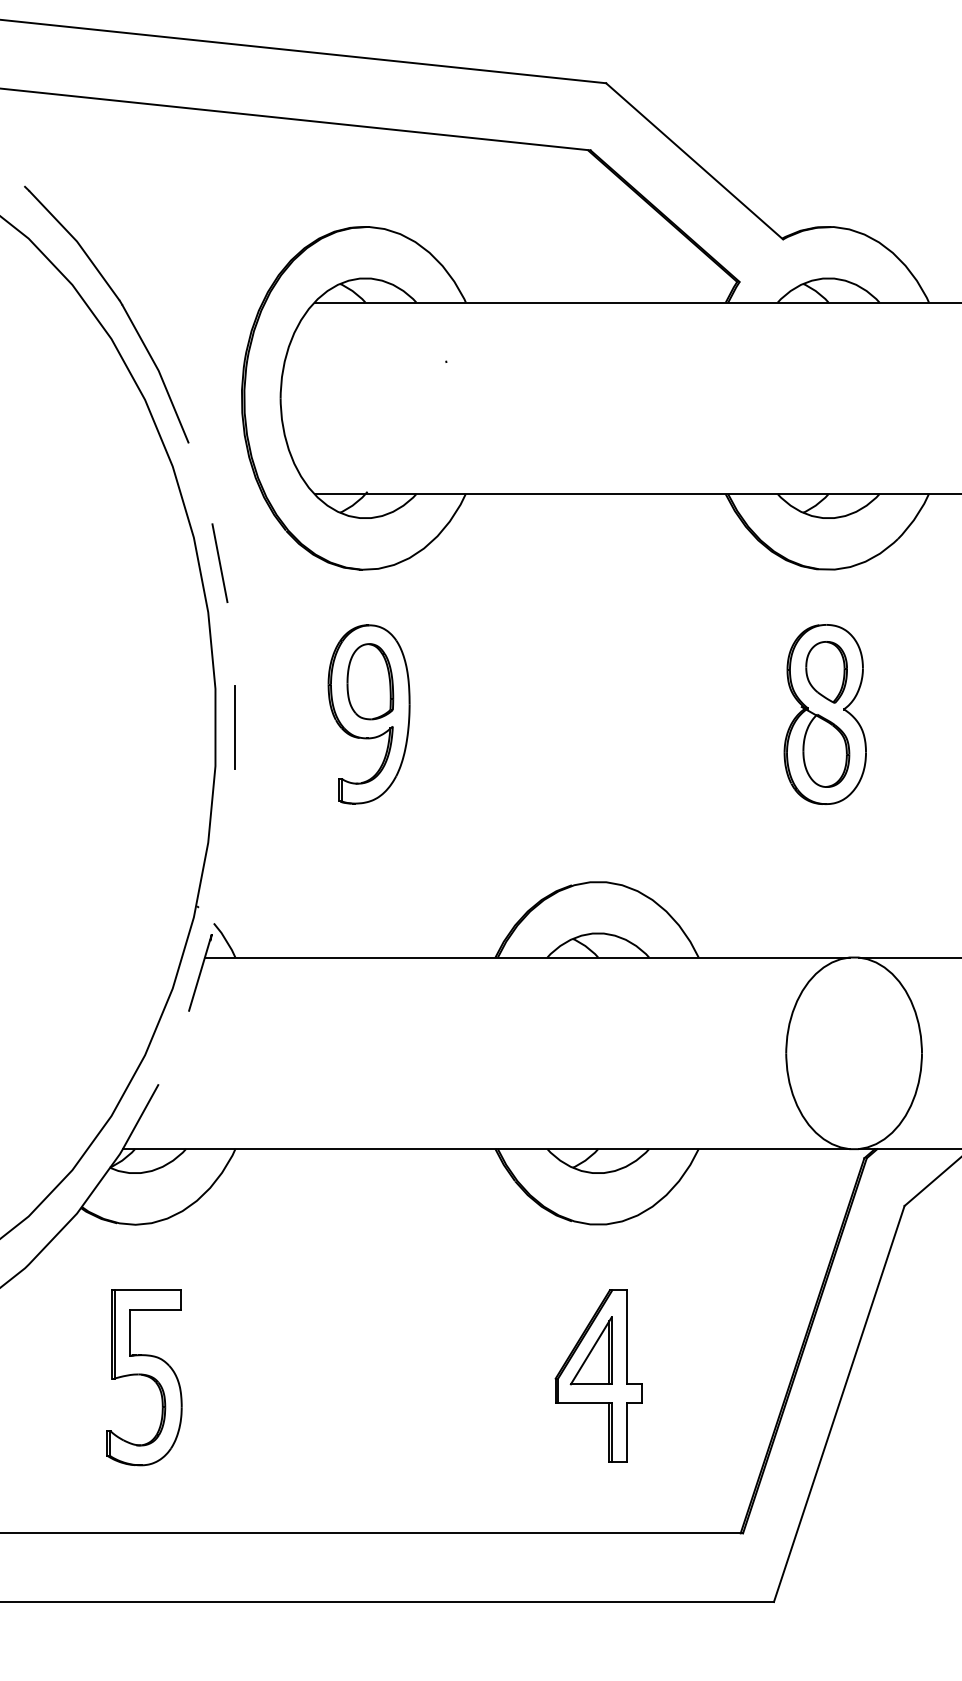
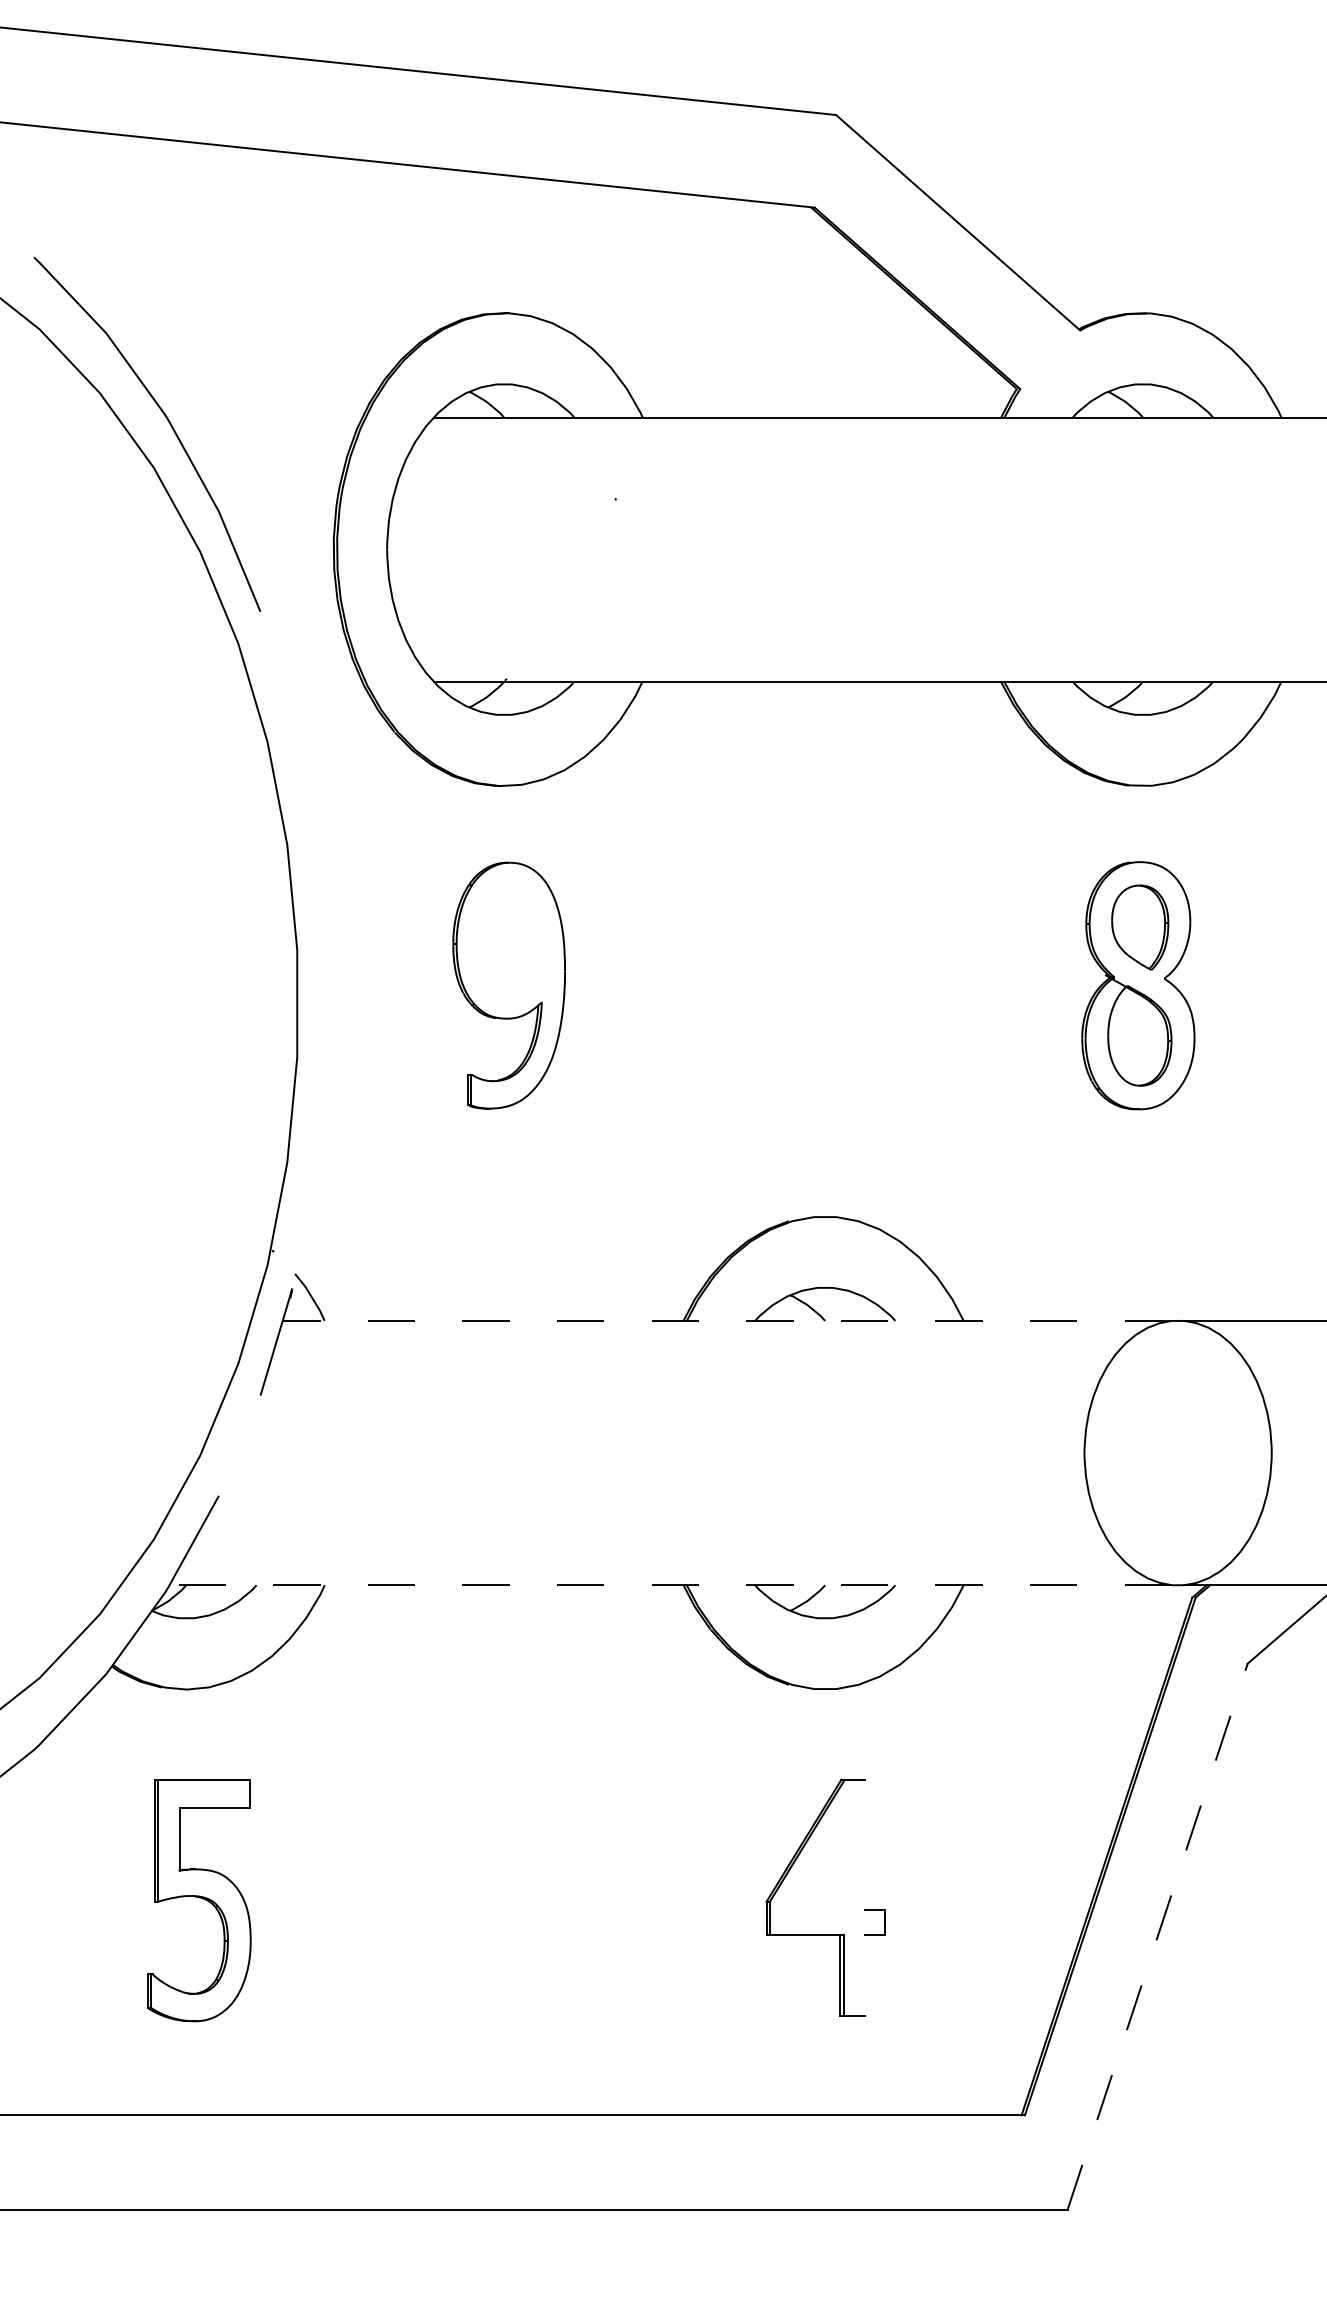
line: (219, 563) -> (302, 777), removed
part: (370, 681) -> (511, 940), removed
line: (235, 727) -> (324, 1003), removed
line: (526, 957) -> (726, 1320), solid -> dashed
line: (485, 1149) -> (669, 1585), solid -> dashed
line: (627, 1337) -> (865, 1845), removed
part: (590, 1350) -> (814, 1862), removed
line: (839, 1404) -> (1157, 1937), solid -> dashed
line: (627, 1431) -> (865, 1974), removed

